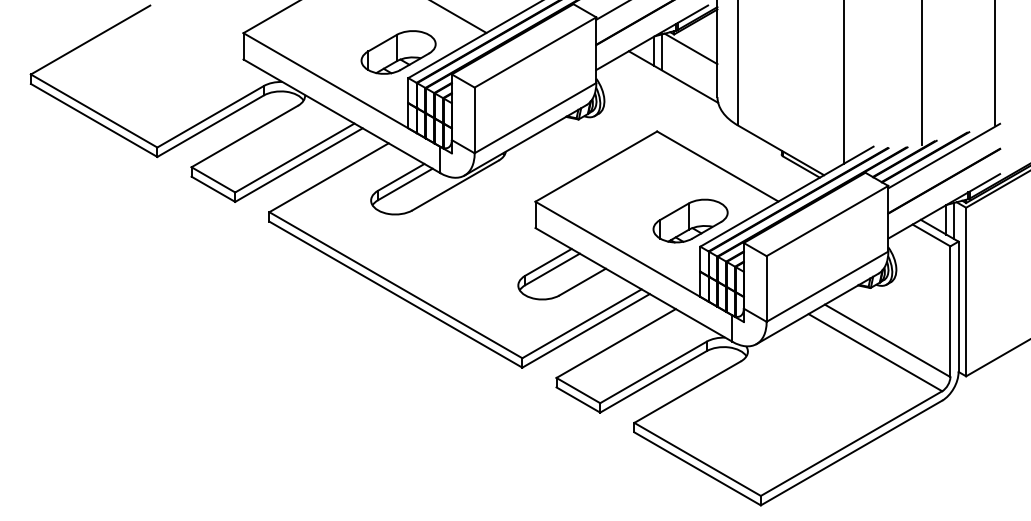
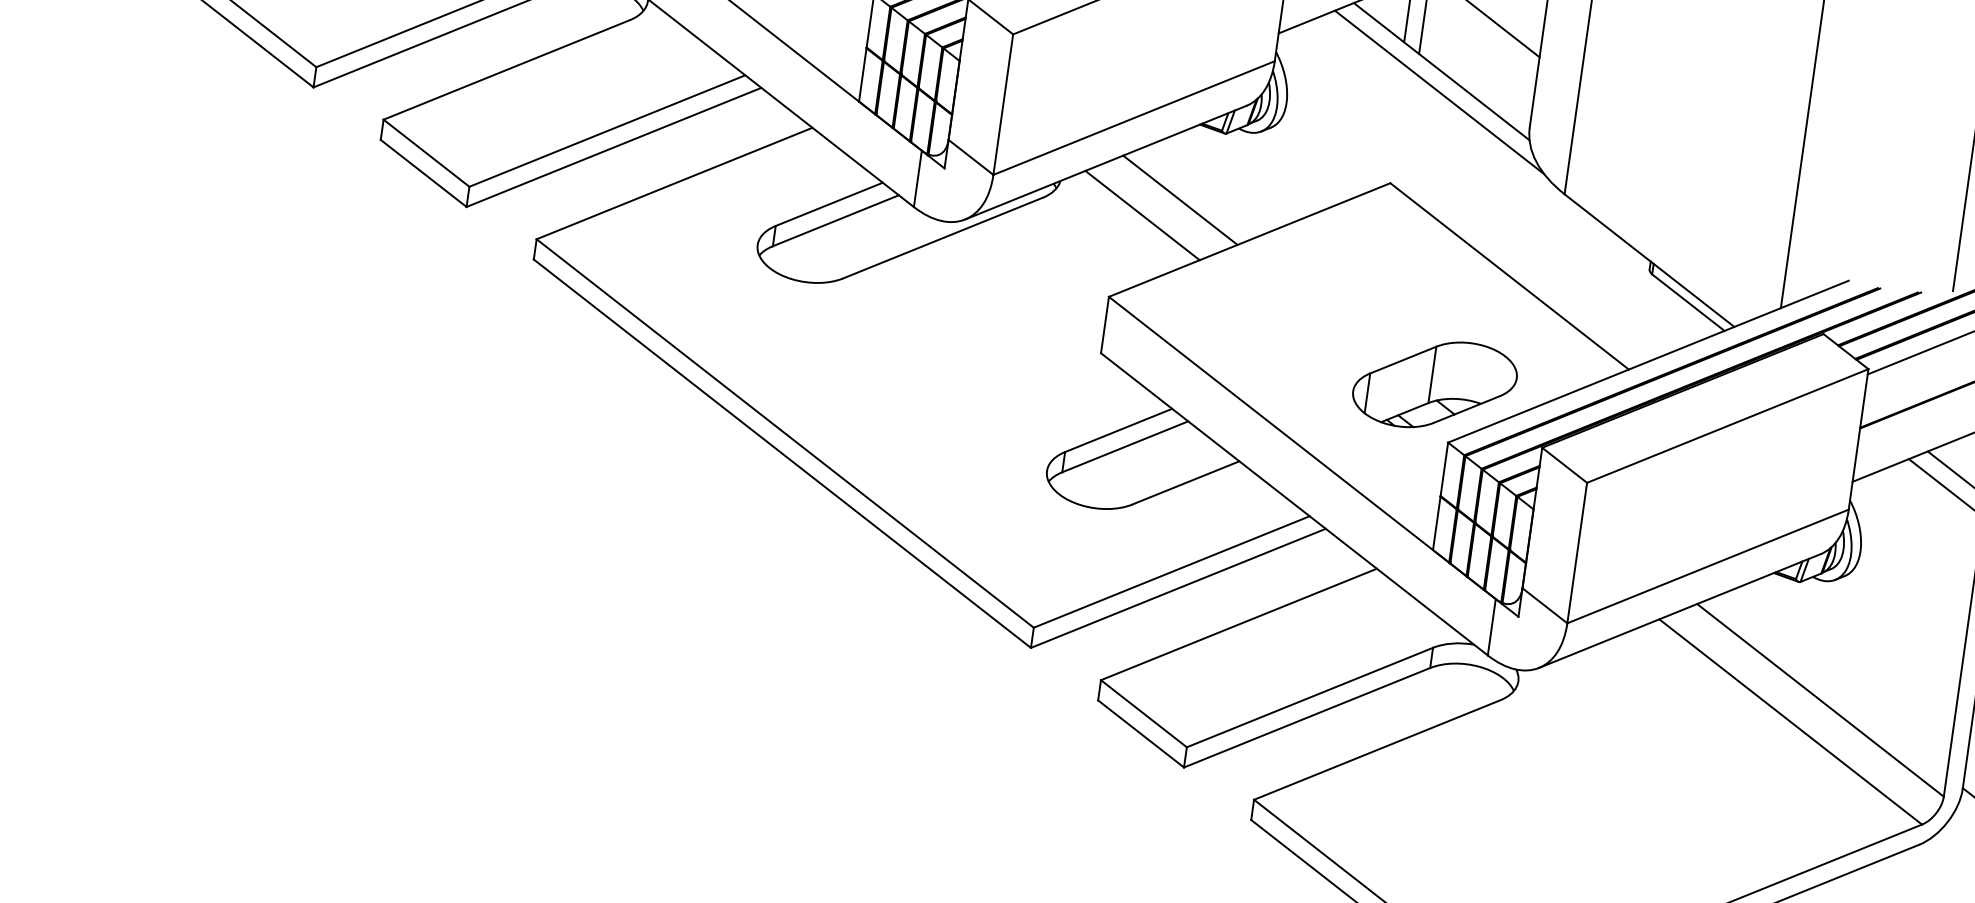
line: (673, 86) -> (1438, 91), added
line: (561, 152) -> (1179, 199), added
line: (545, 162) -> (1142, 215), added

